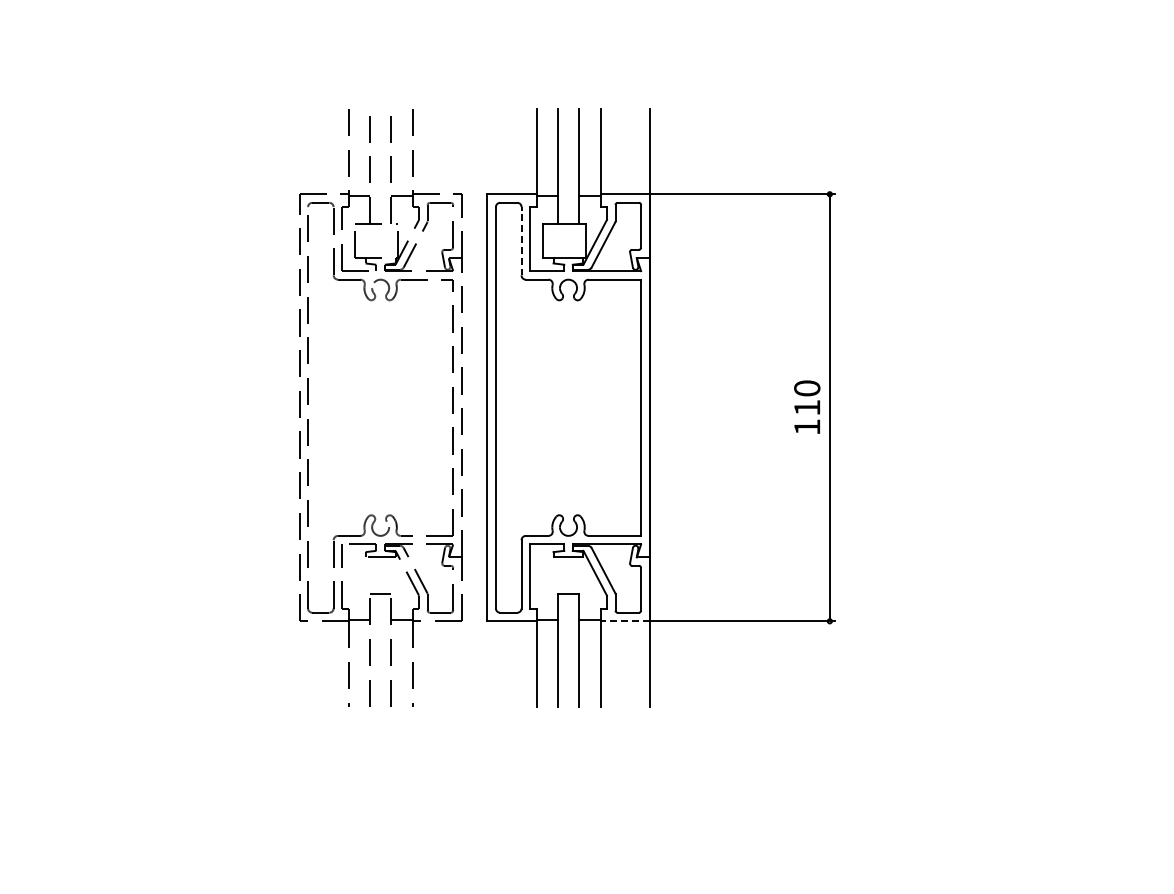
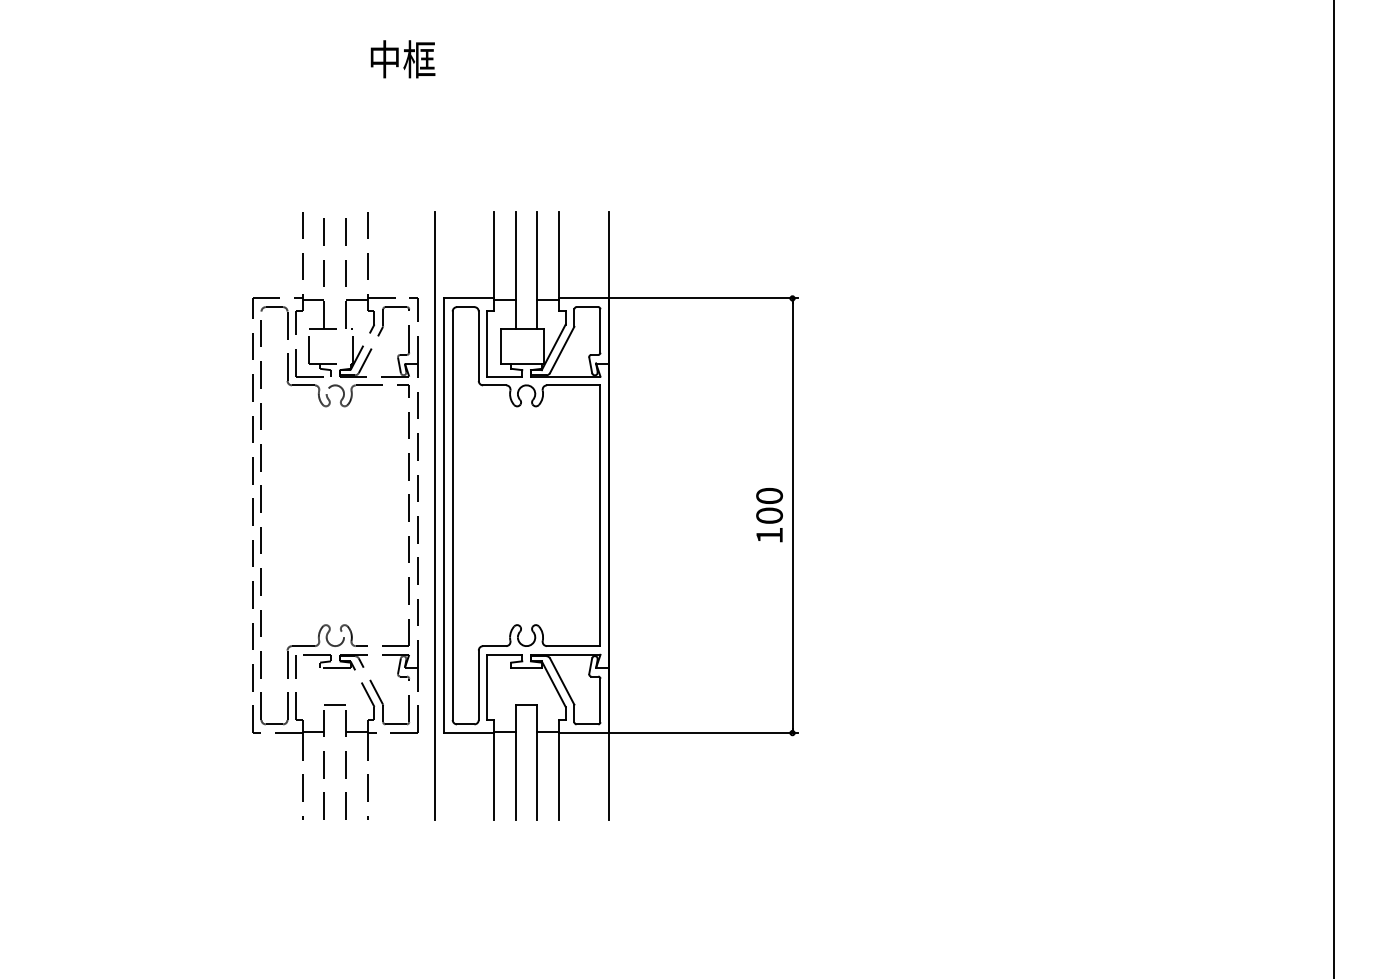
line: (521, 241) -> (478, 346), dashed -> solid
line: (479, 407) -> (435, 515), added
text: (807, 407) -> (769, 515), 110 -> 100
line: (625, 621) -> (584, 733), dashed -> solid

